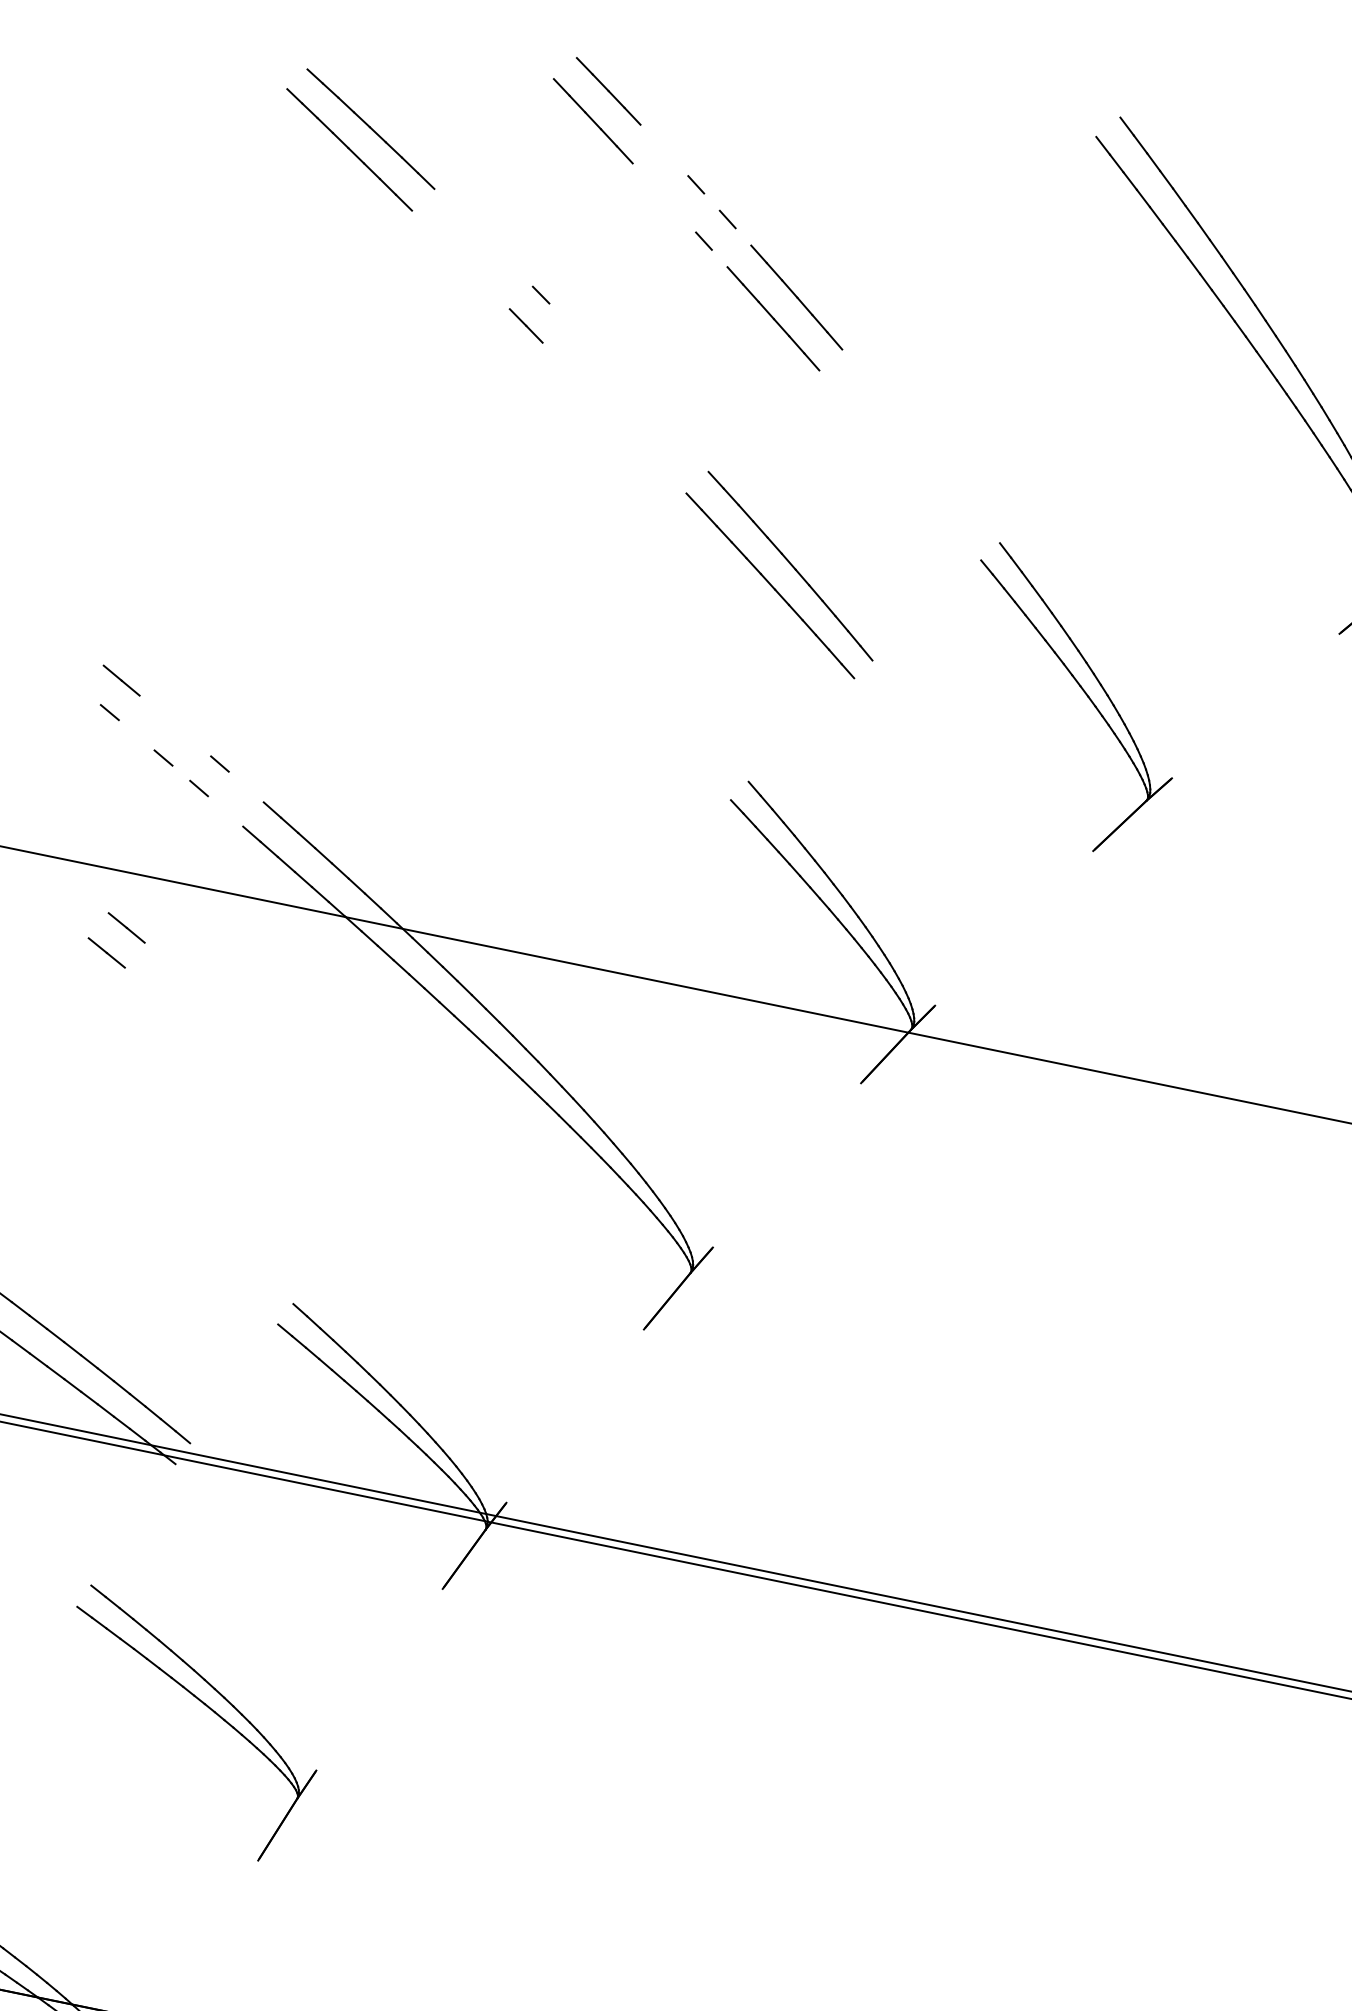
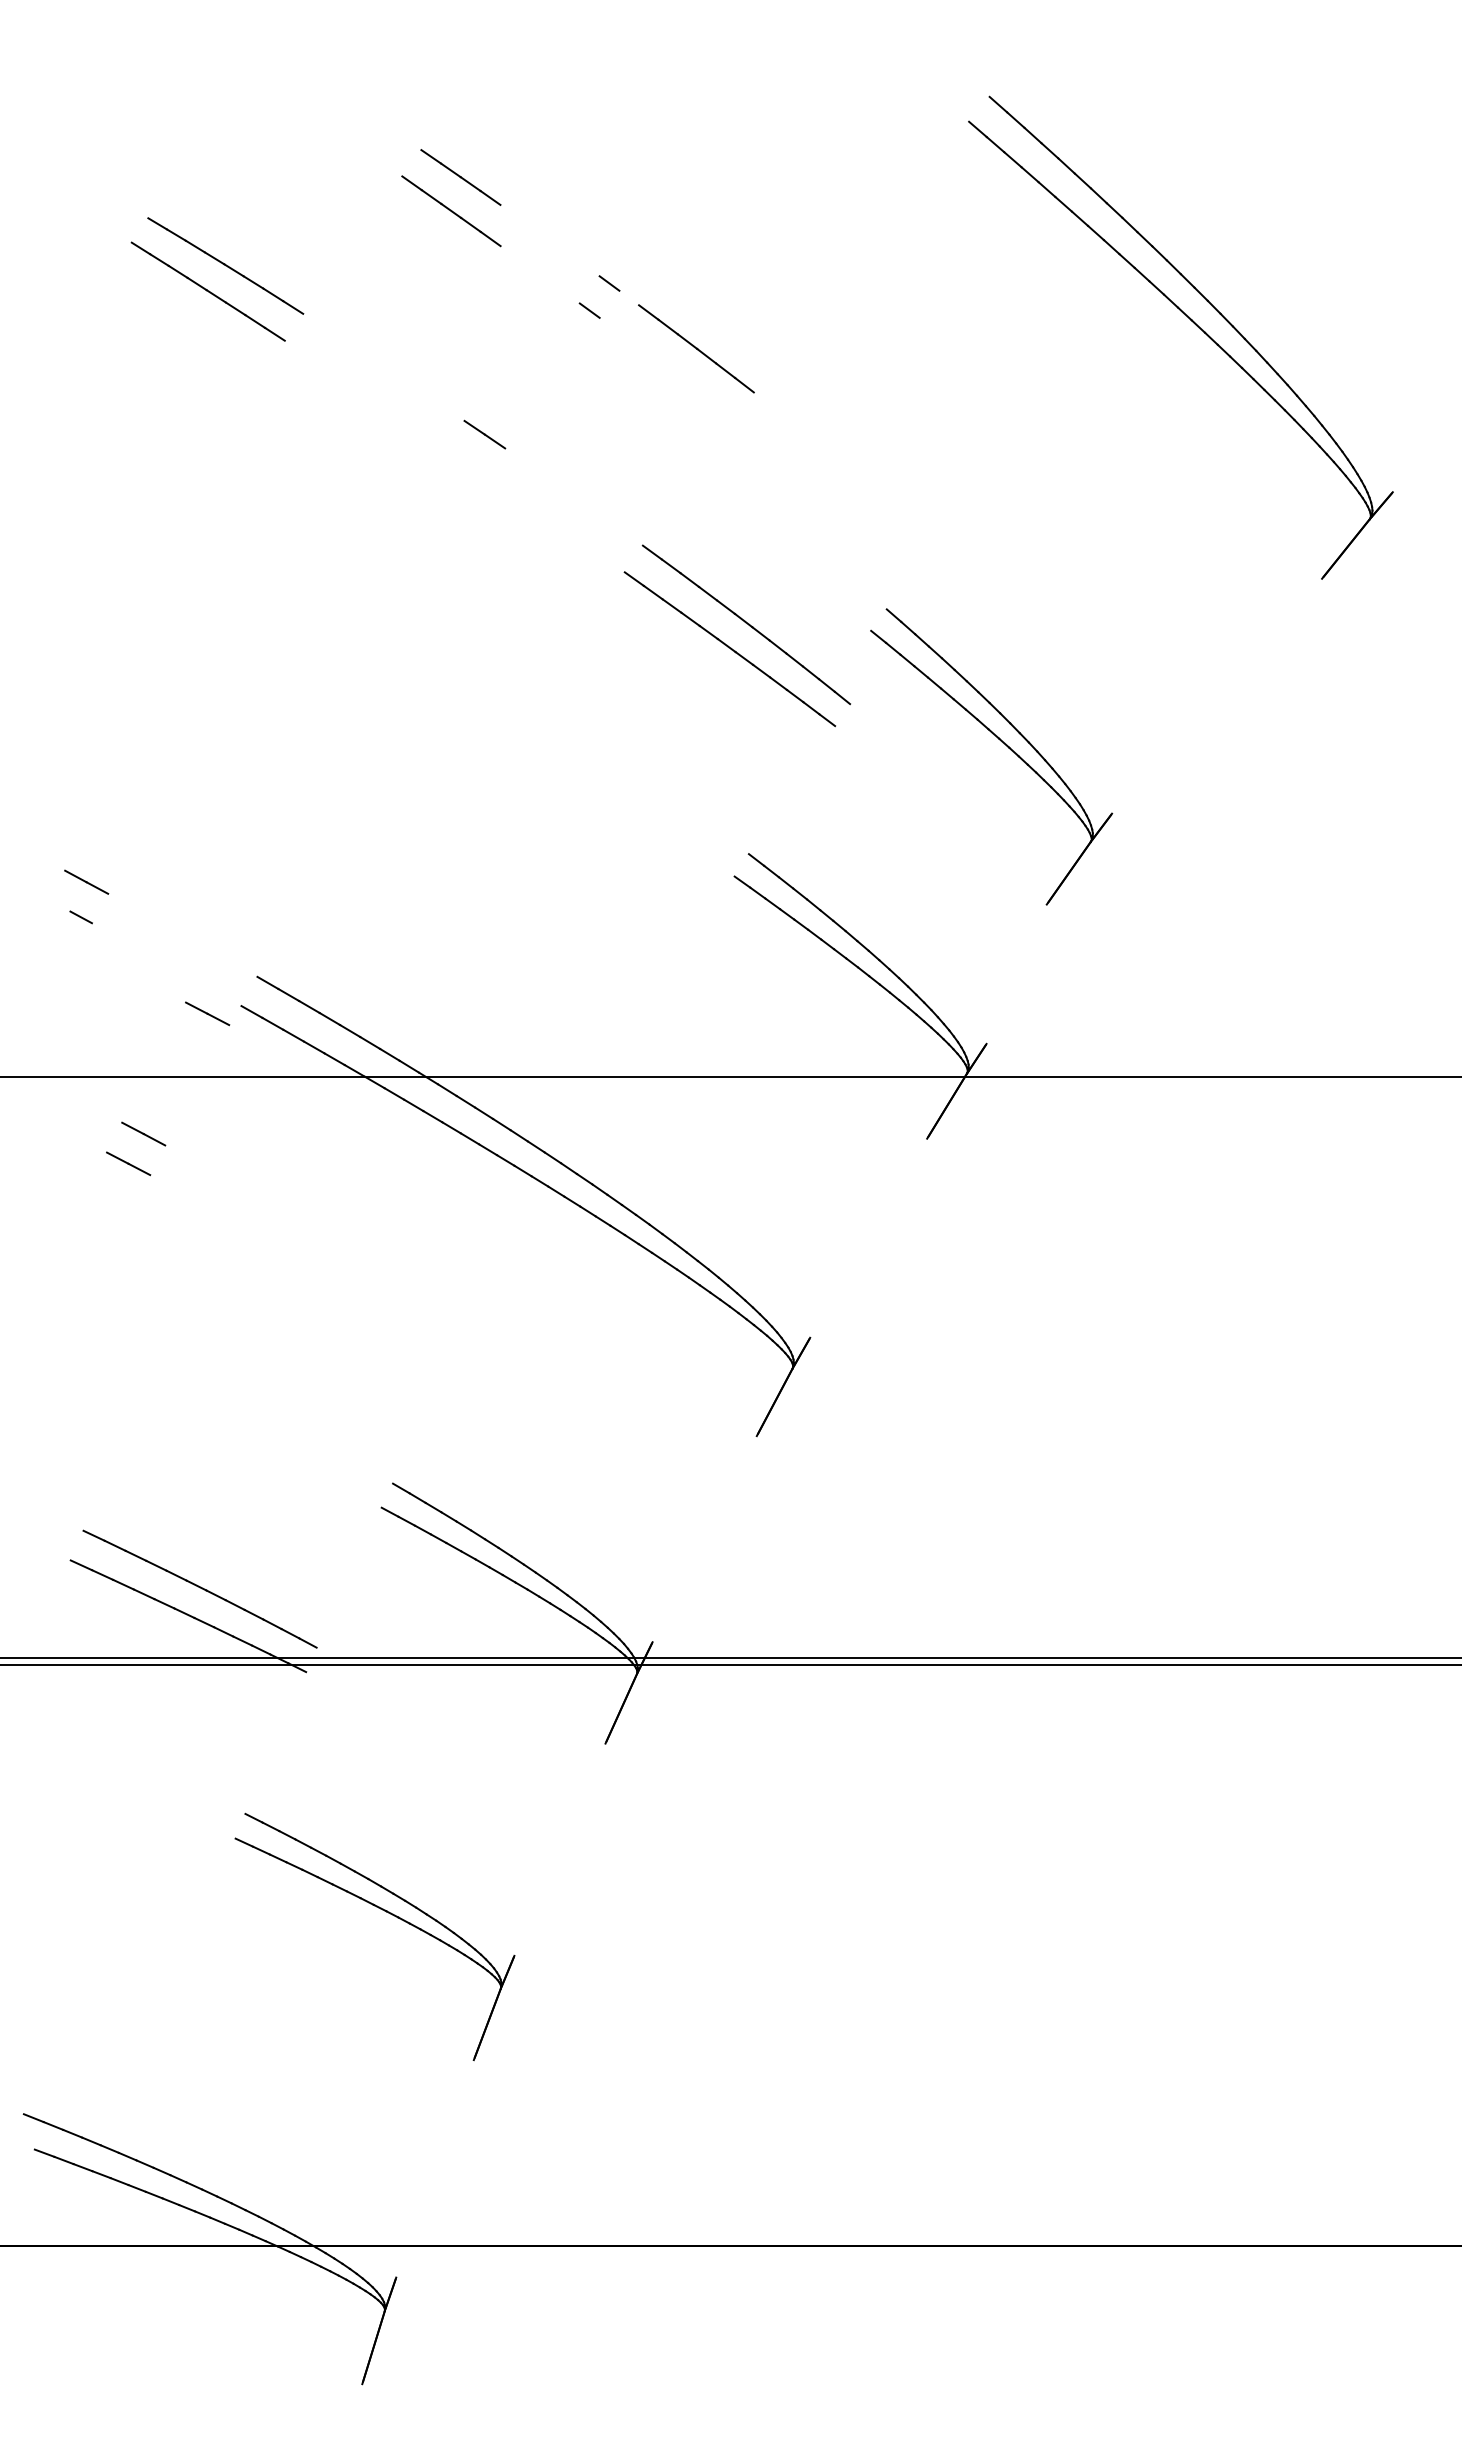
line: (695, 184) -> (569, 254), removed
line: (541, 294) -> (434, 399), removed
line: (772, 318) -> (676, 375), removed
line: (525, 325) -> (484, 434), moved
part: (1081, 690) -> (1001, 742), moved
line: (163, 757) -> (145, 952), removed
line: (219, 763) -> (204, 946), removed
line: (199, 788) -> (188, 976), removed
line: (209, 827) -> (207, 1013), added

